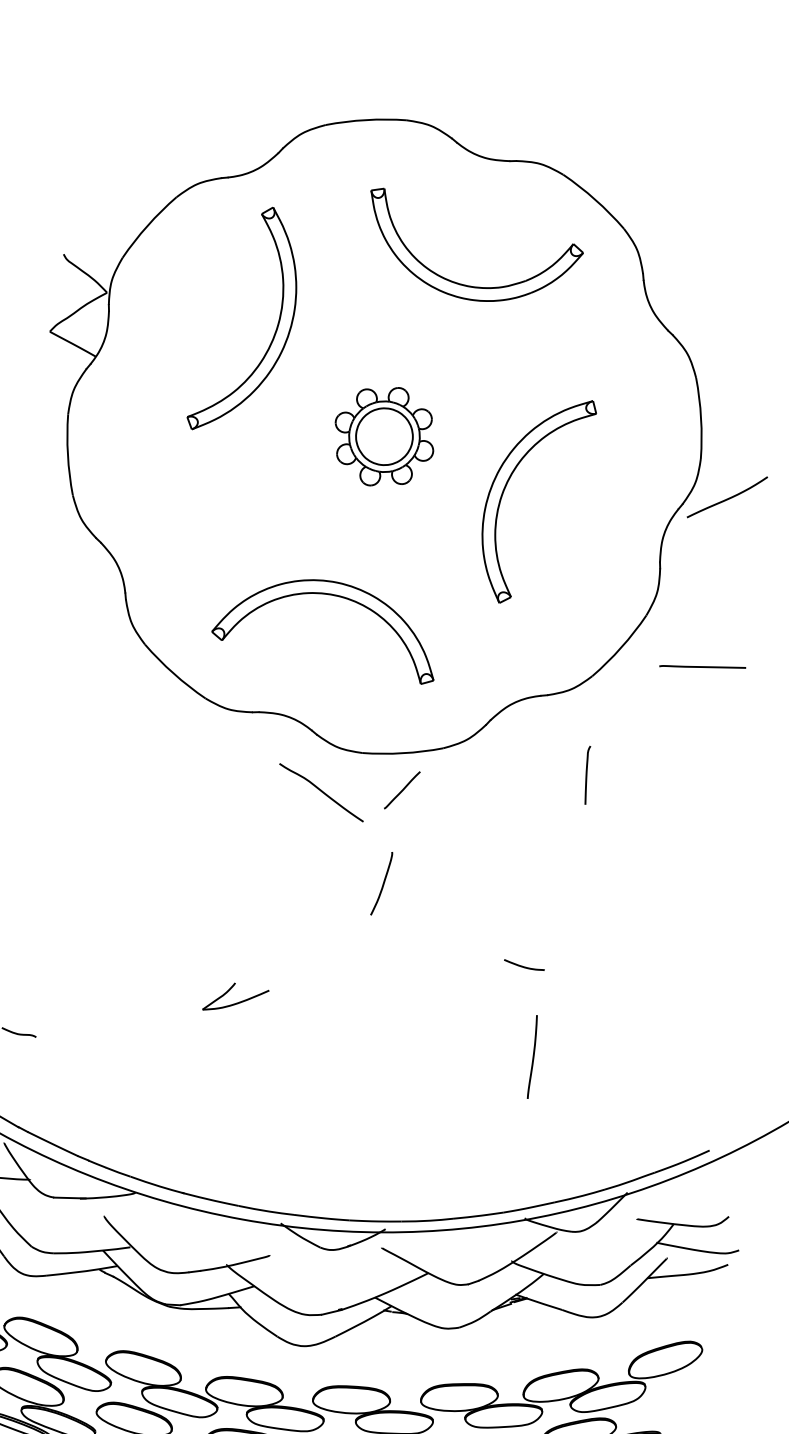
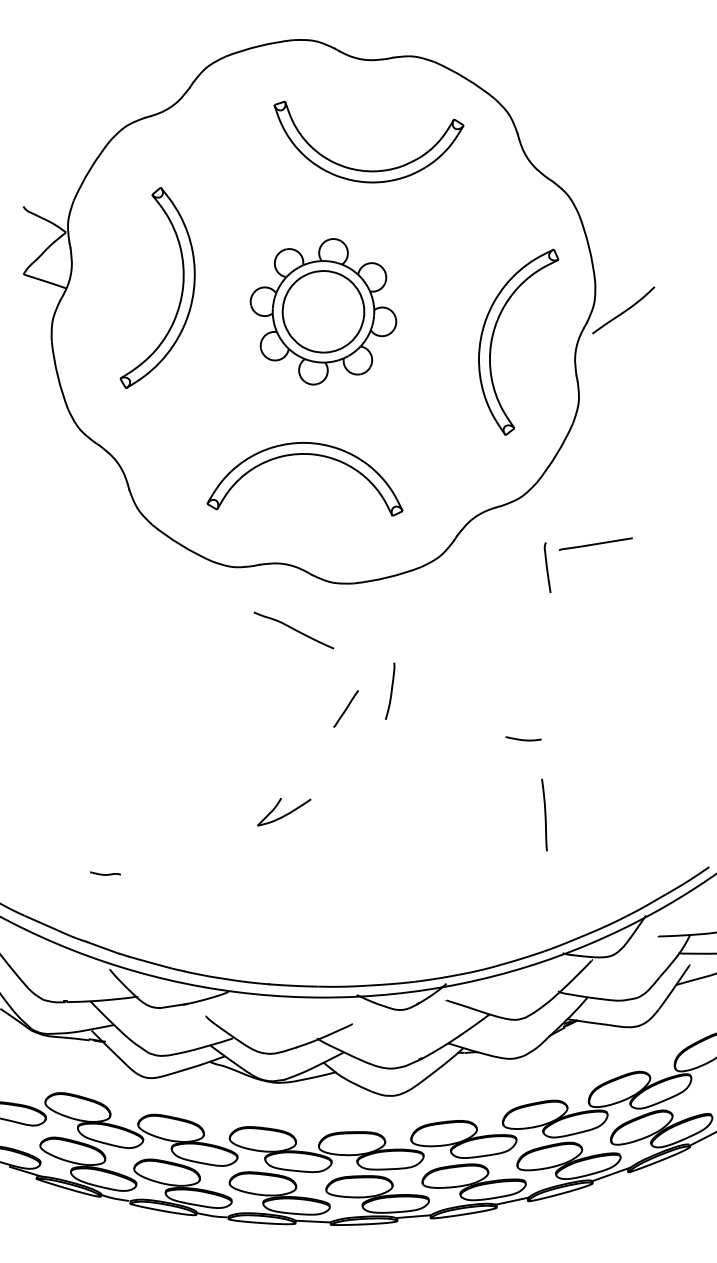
part: (275, 328) -> (181, 289), moved
part: (384, 436) -> (323, 311), size x1.67
part: (507, 484) -> (494, 333), moved
line: (702, 666) -> (595, 543), moved
line: (401, 789) -> (345, 708), moved
curve: (321, 791) -> (293, 629), moved

